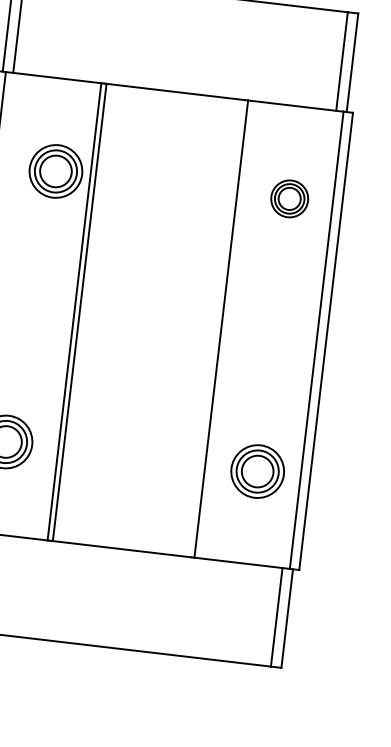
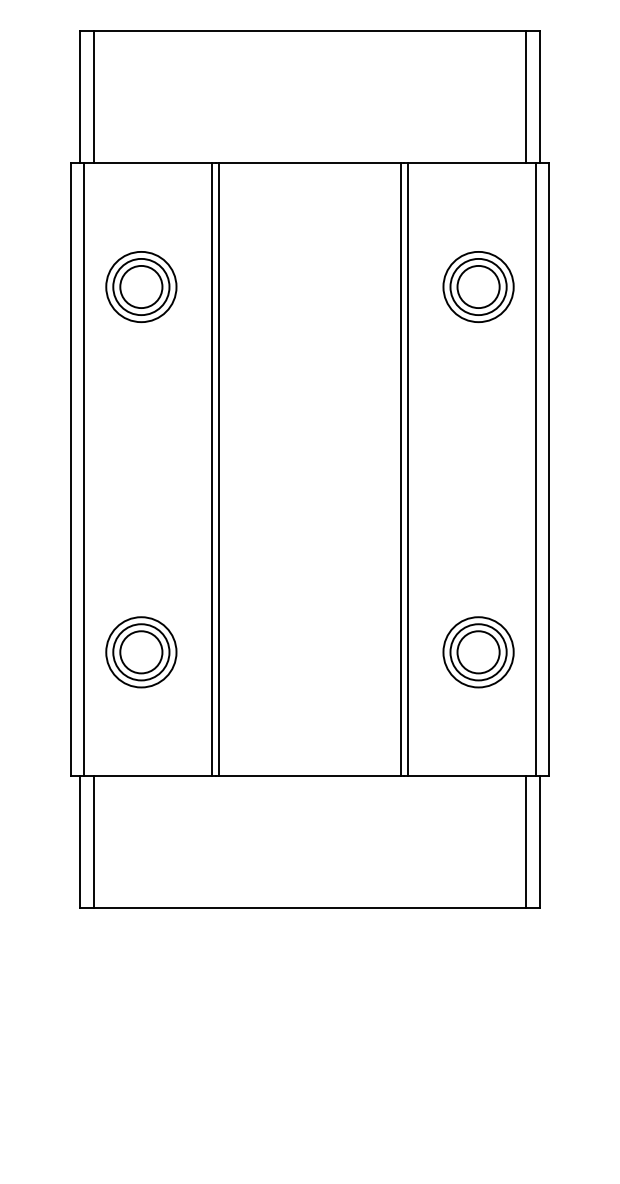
part: (56, 171) -> (141, 286), moved
part: (289, 198) -> (478, 286), size x1.43
line: (216, 328) -> (401, 469), added

